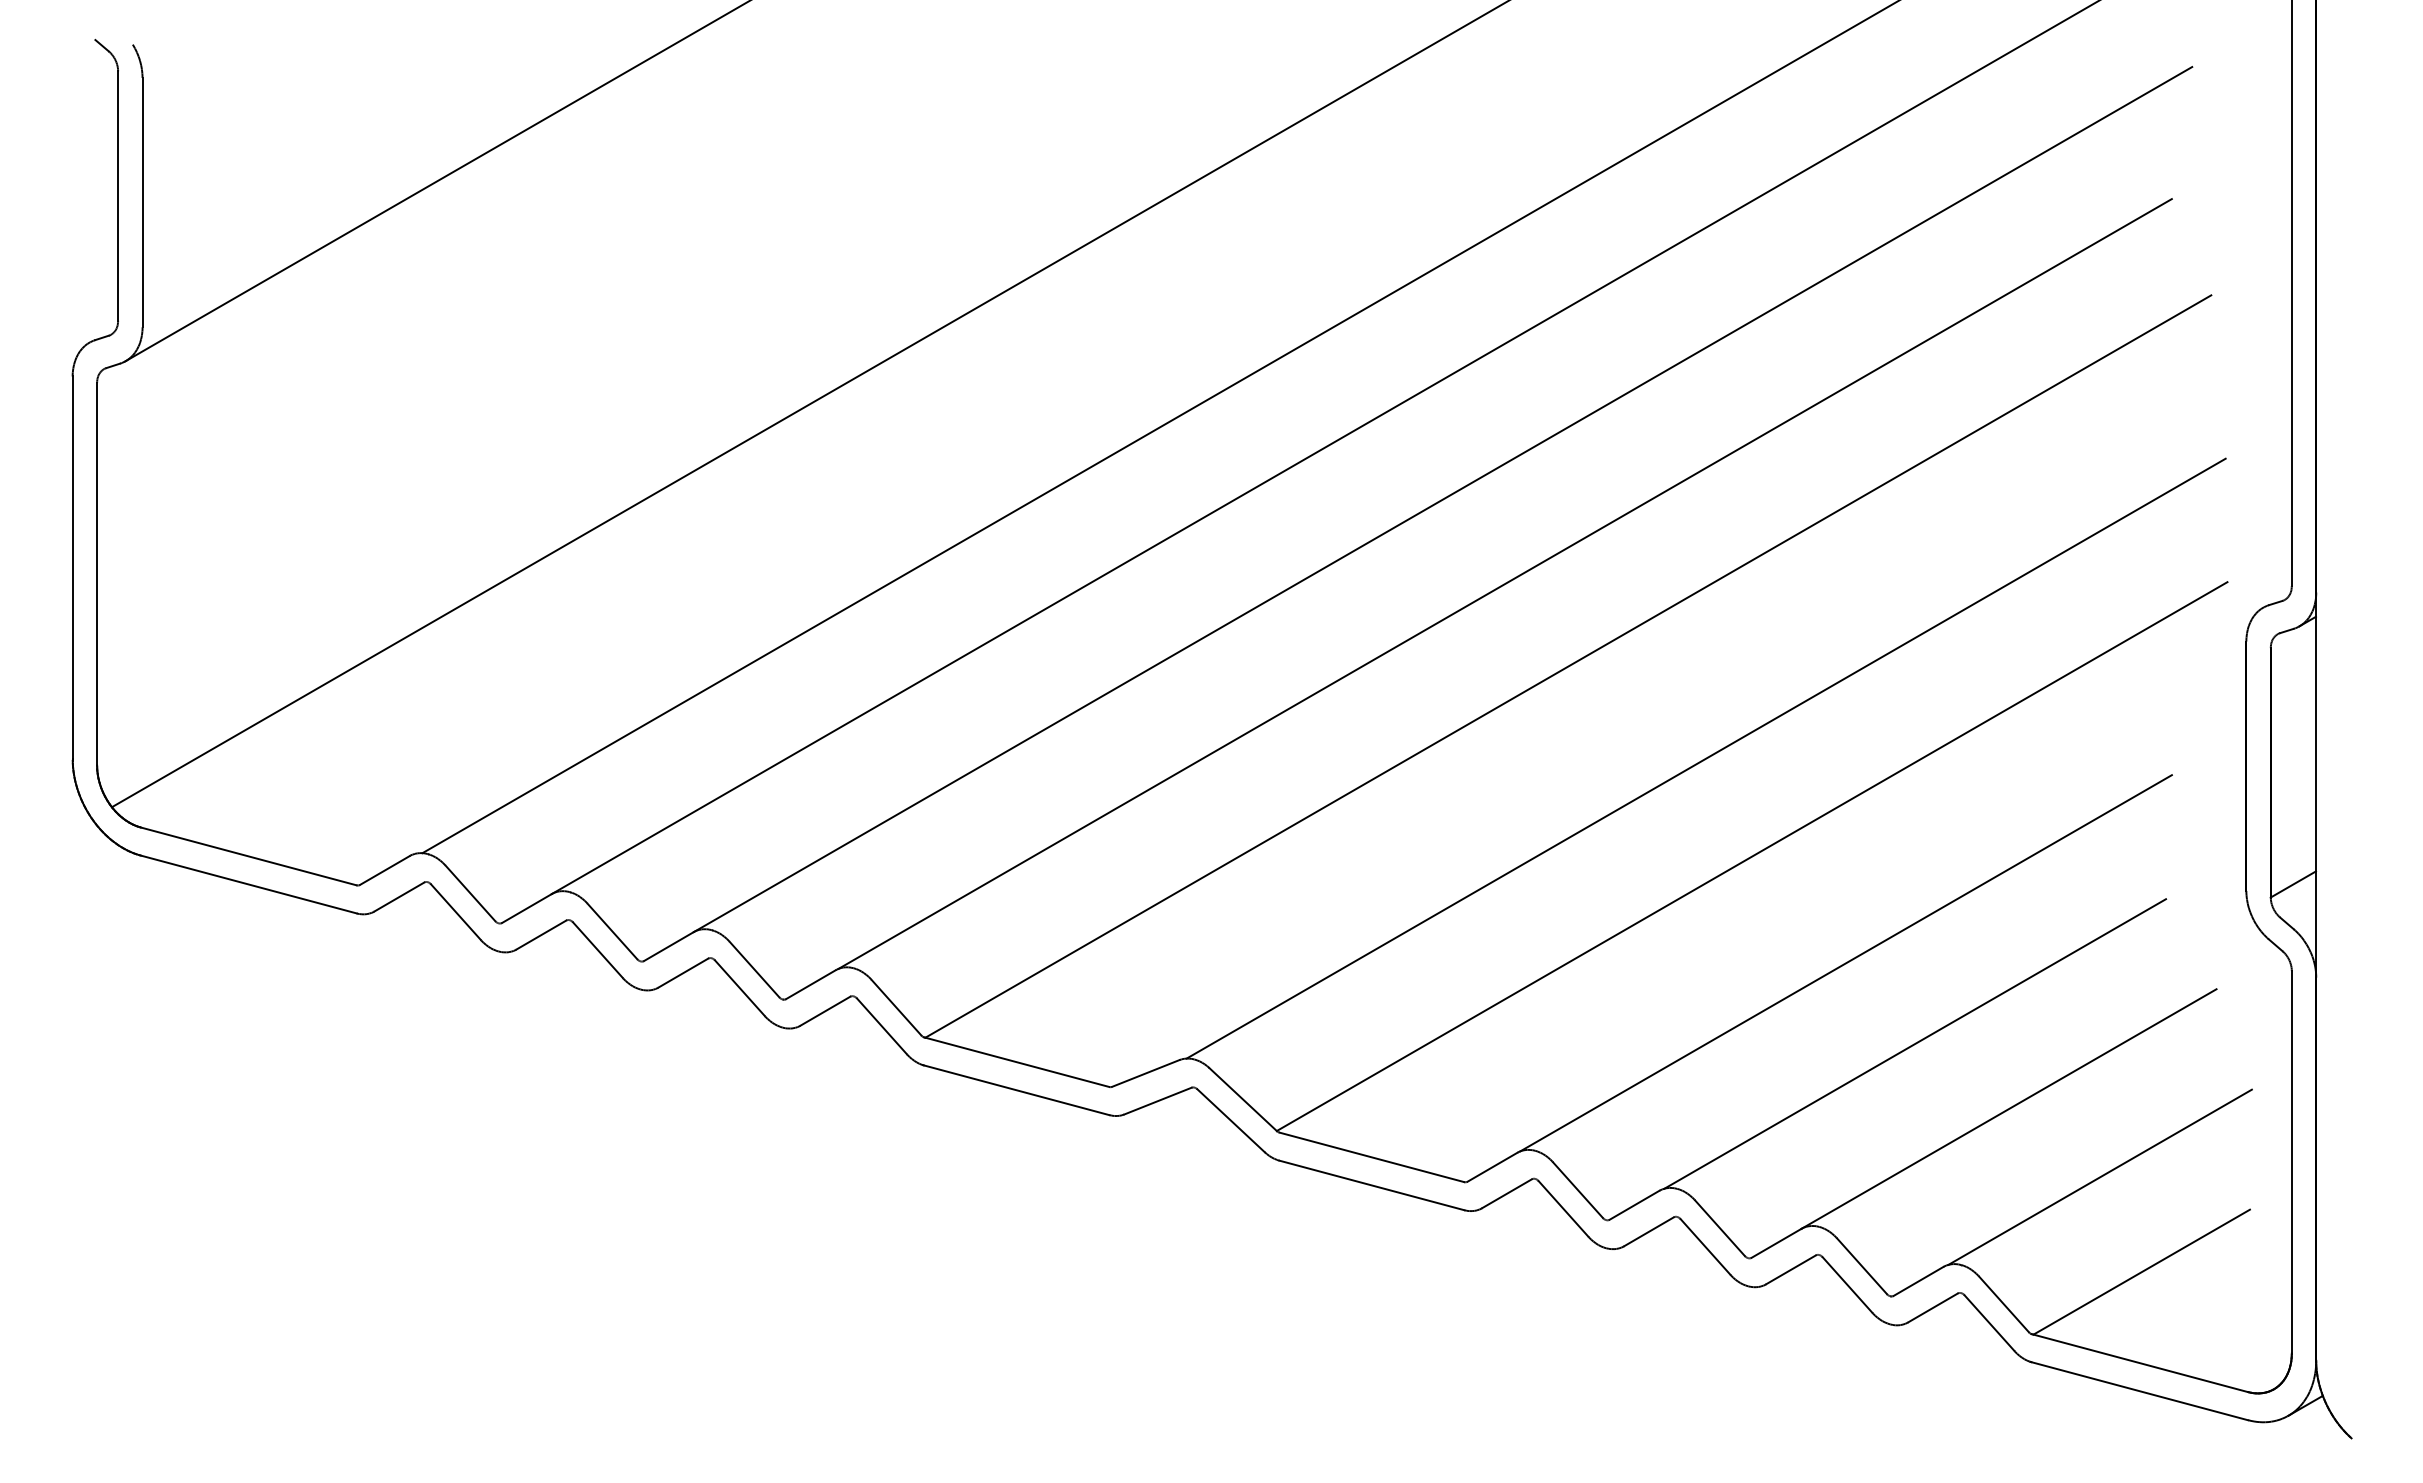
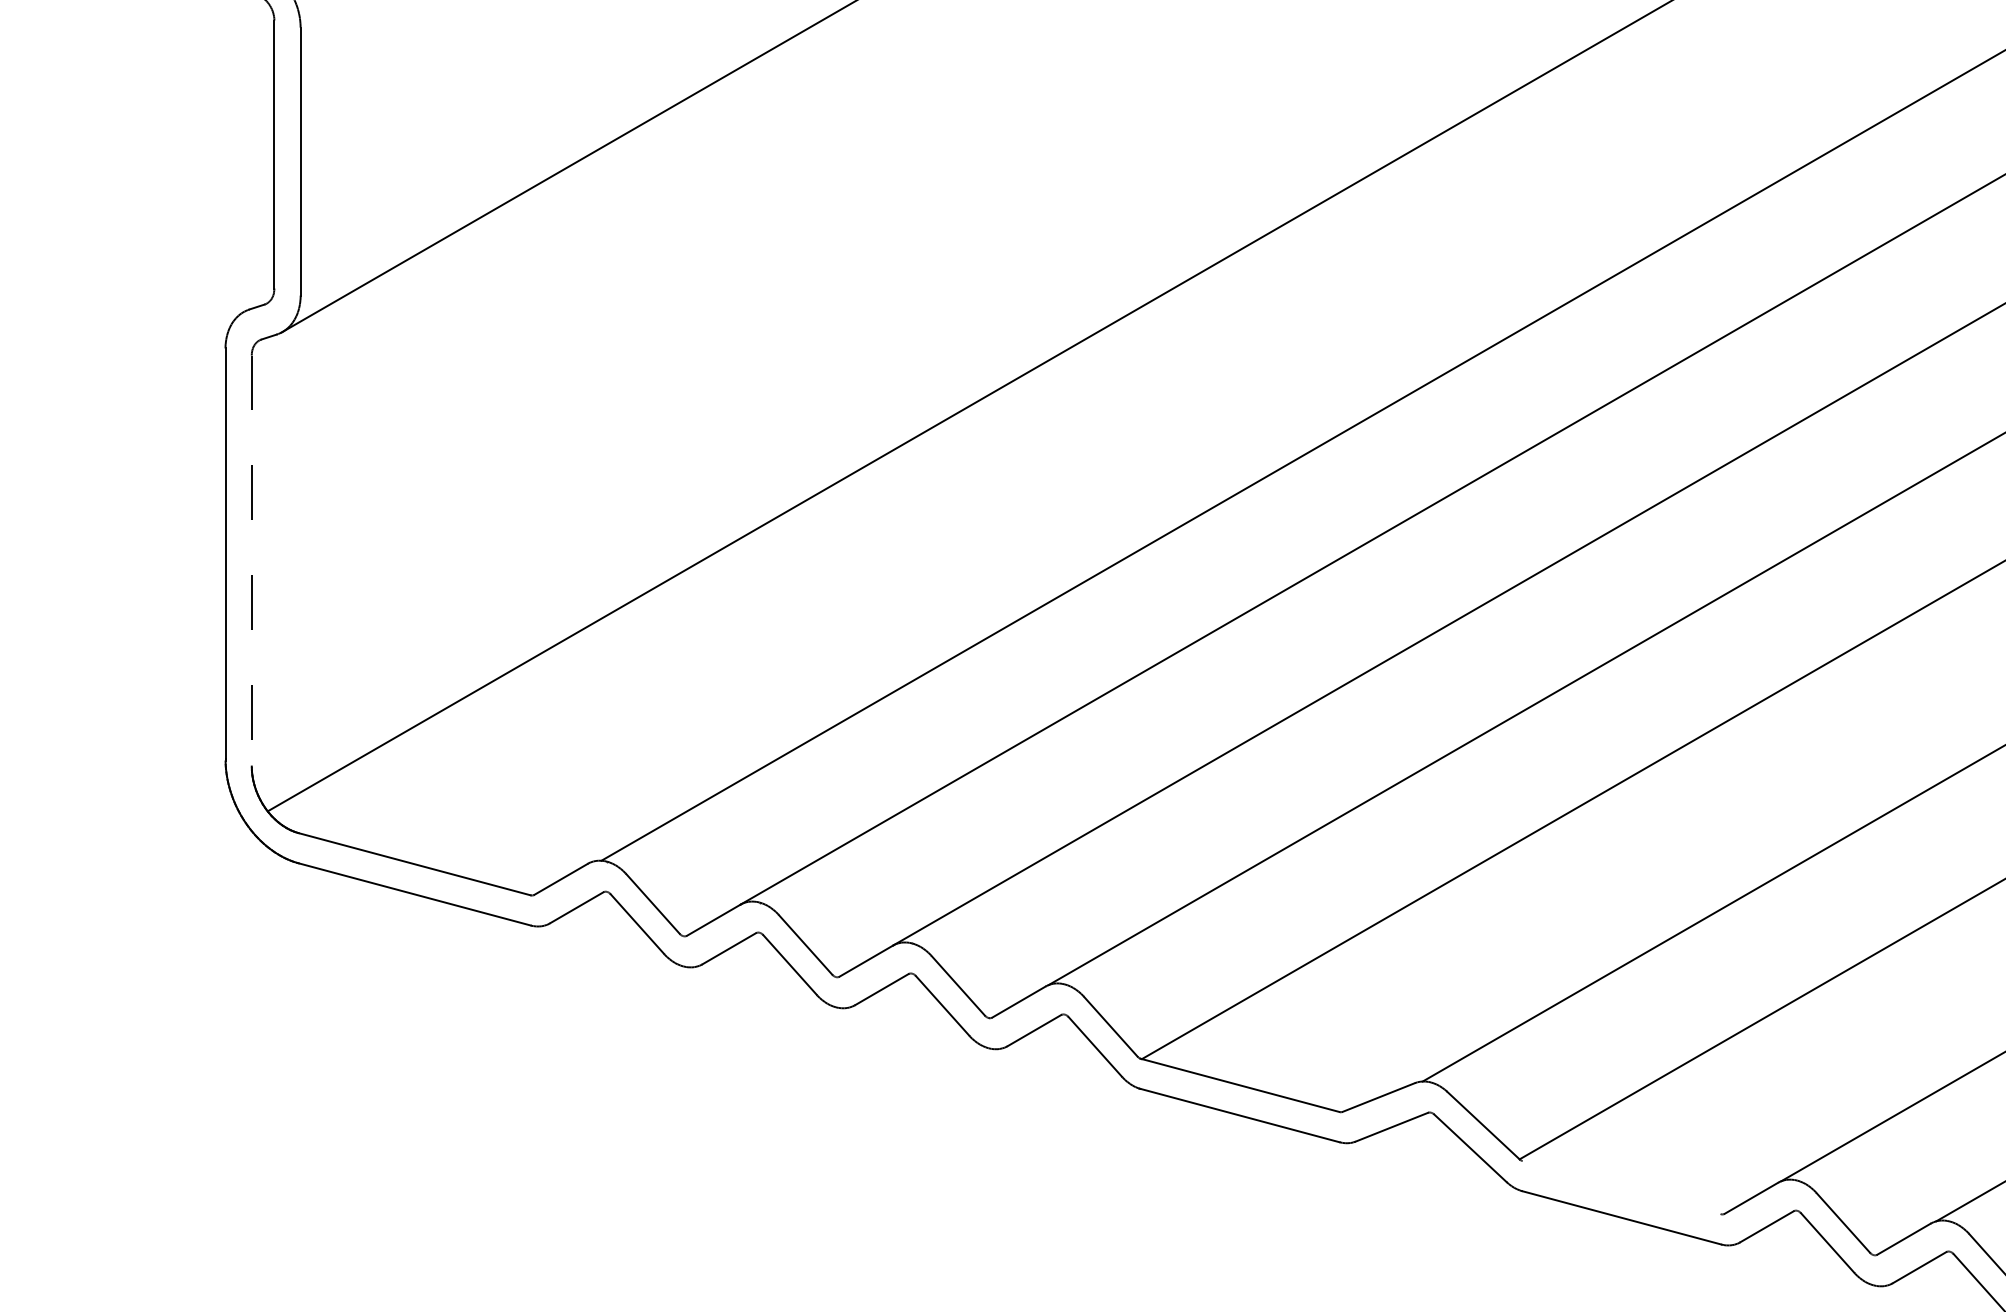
line: (97, 574) -> (252, 561), solid -> dashed
line: (1371, 1157) -> (1621, 1187), removed

